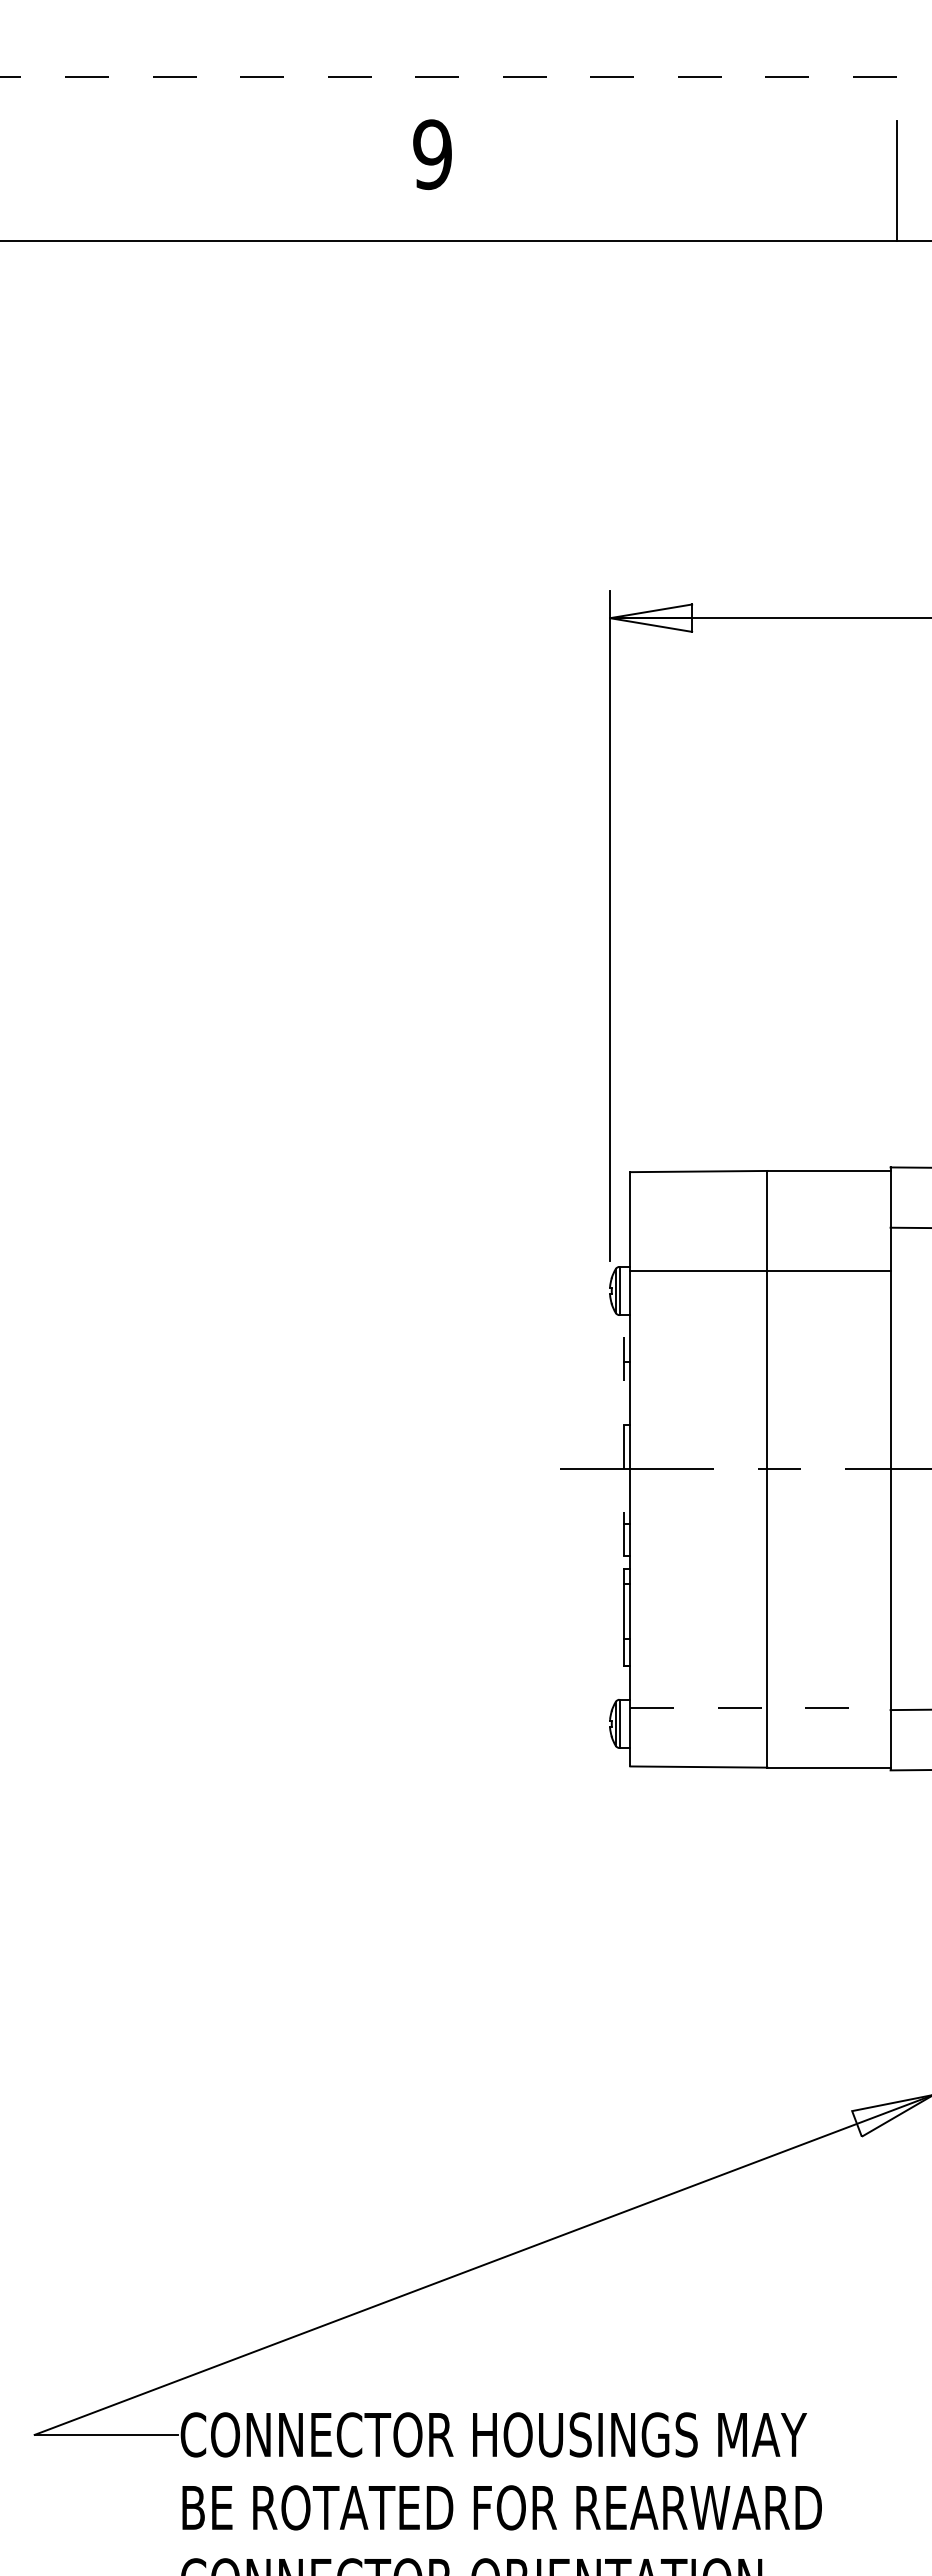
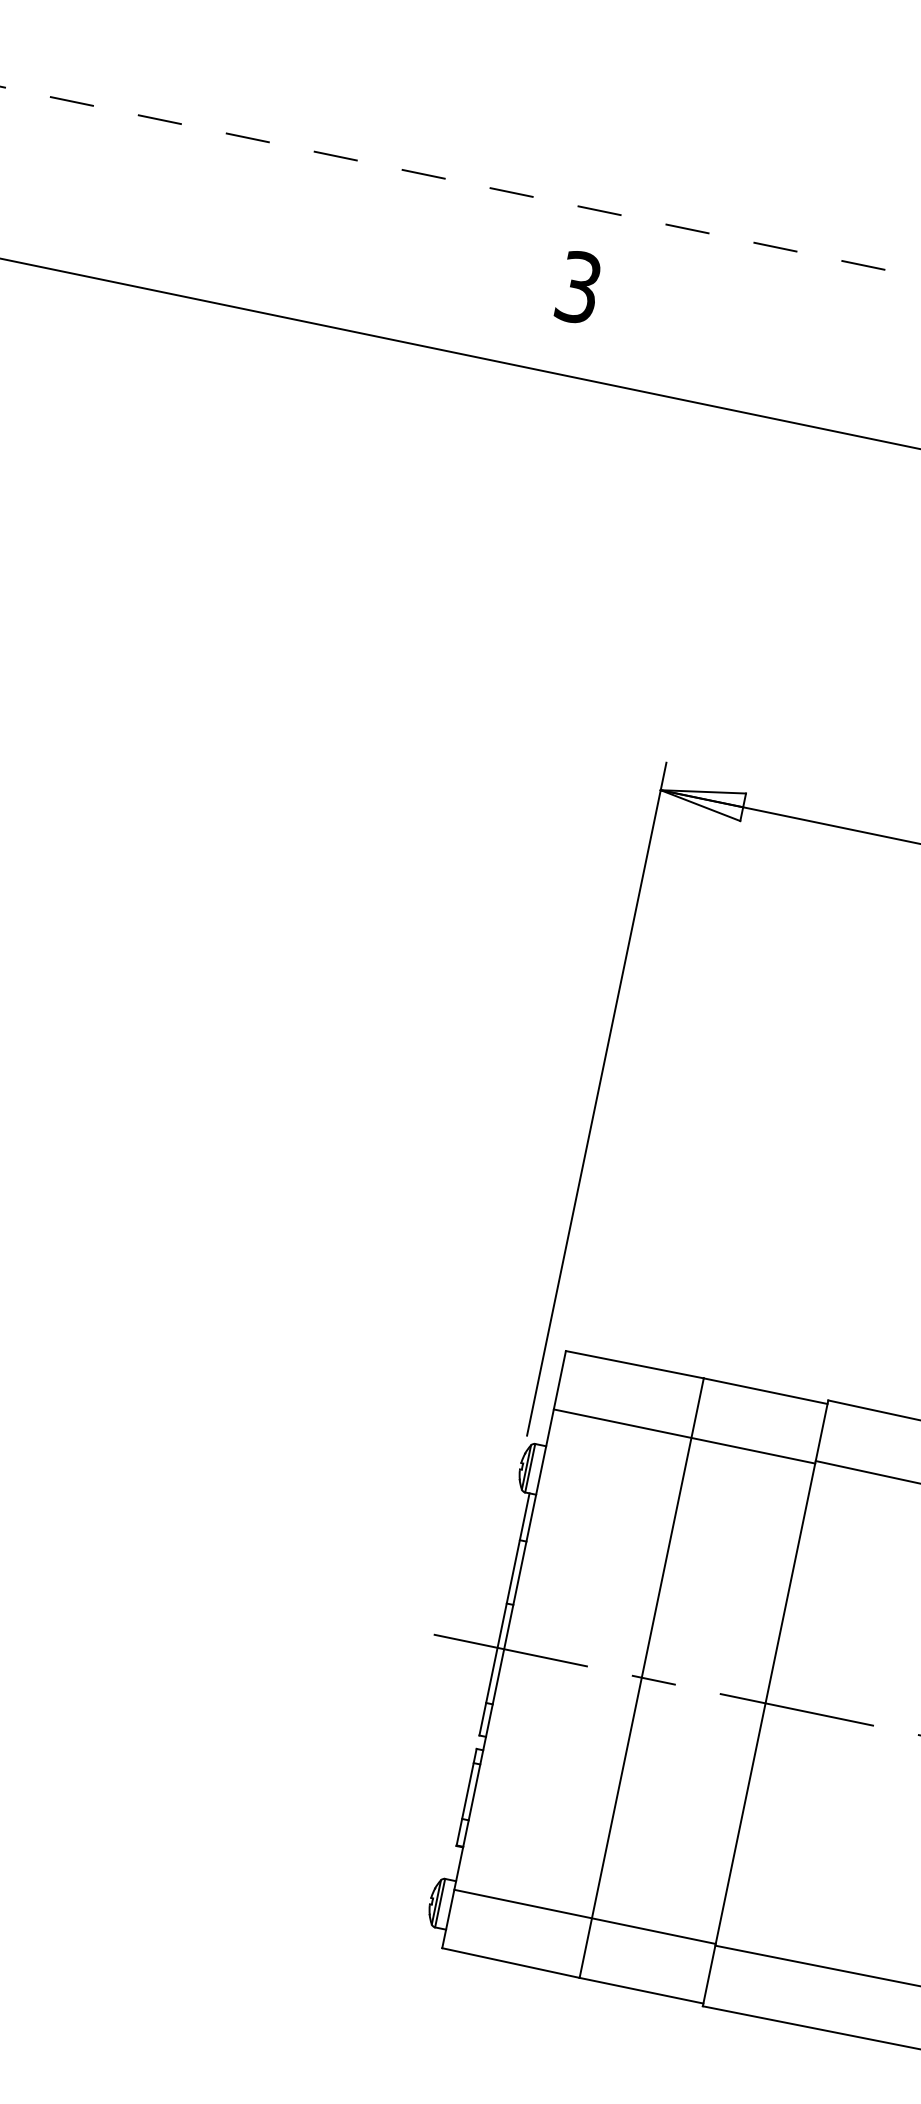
text: (432, 154) -> (578, 287), 9 -> 3
line: (760, 1271) -> (684, 1436), moved
line: (623, 1435) -> (504, 1614), dashed -> solid
line: (761, 1708) -> (586, 1917), dashed -> solid

